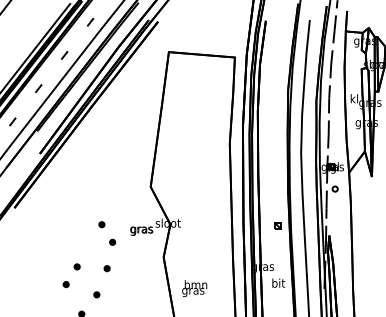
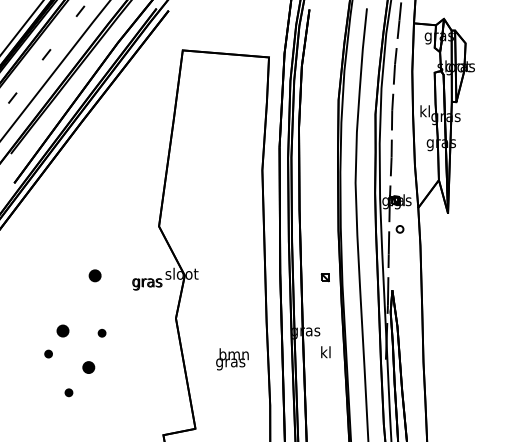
part: (102, 224) -> (95, 275), size x1.6
part: (112, 242) -> (109, 298), removed
part: (76, 266) -> (62, 330), size x1.6
text: (278, 283) -> (326, 352), bit -> kl
text: (194, 288) -> (232, 359), moved
part: (96, 294) -> (88, 367), size x1.6

